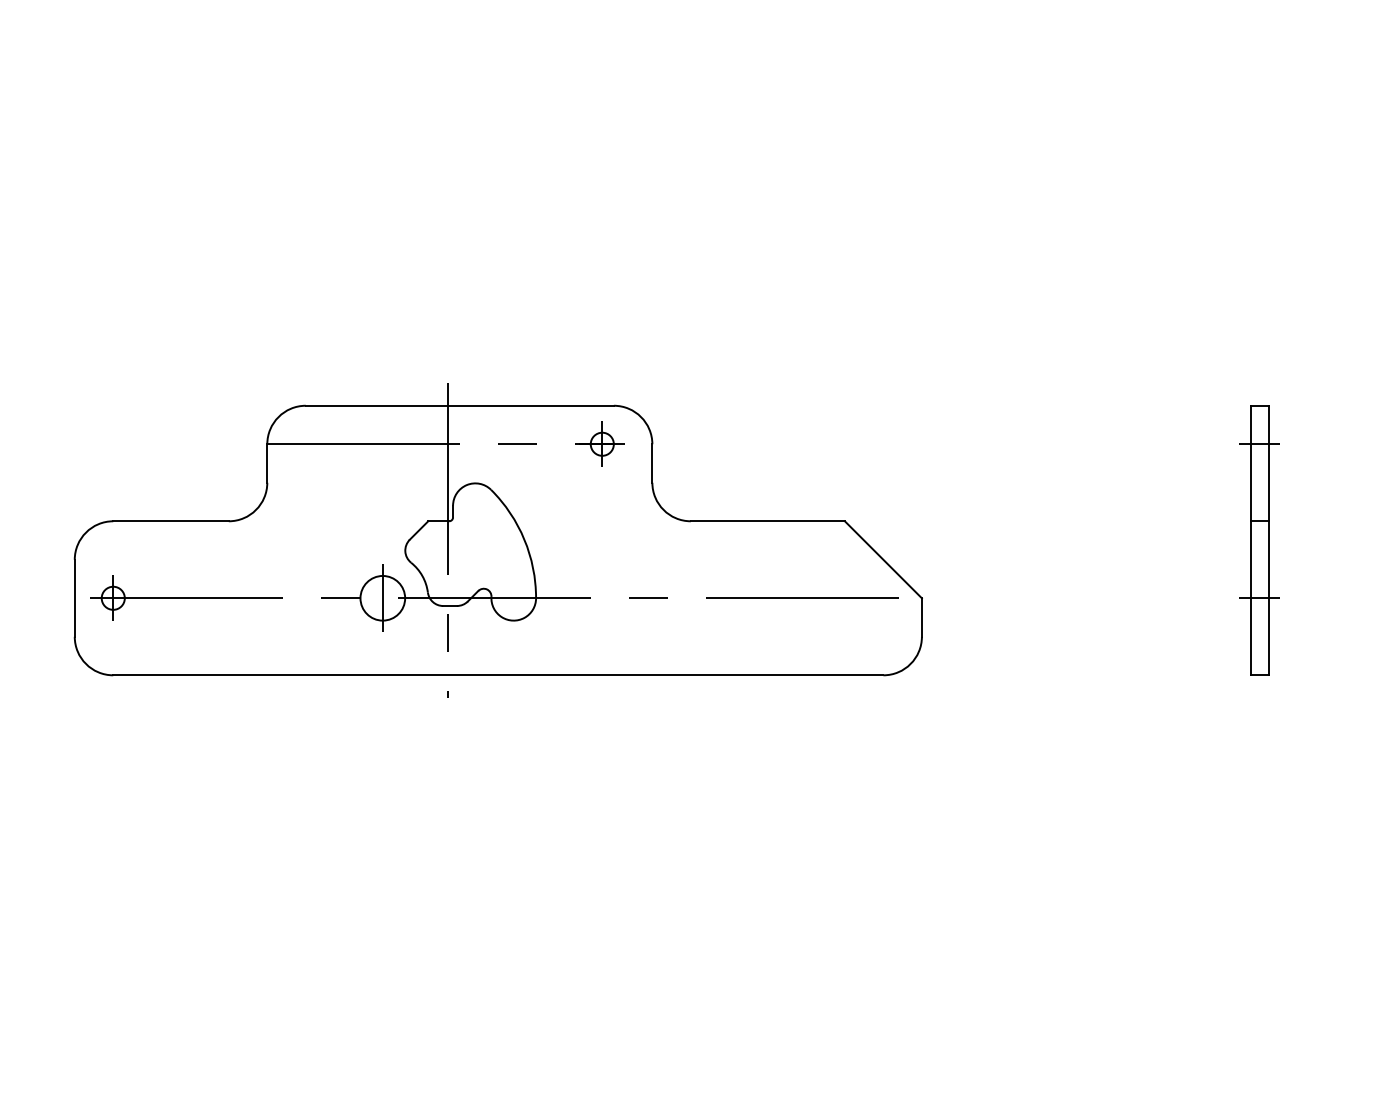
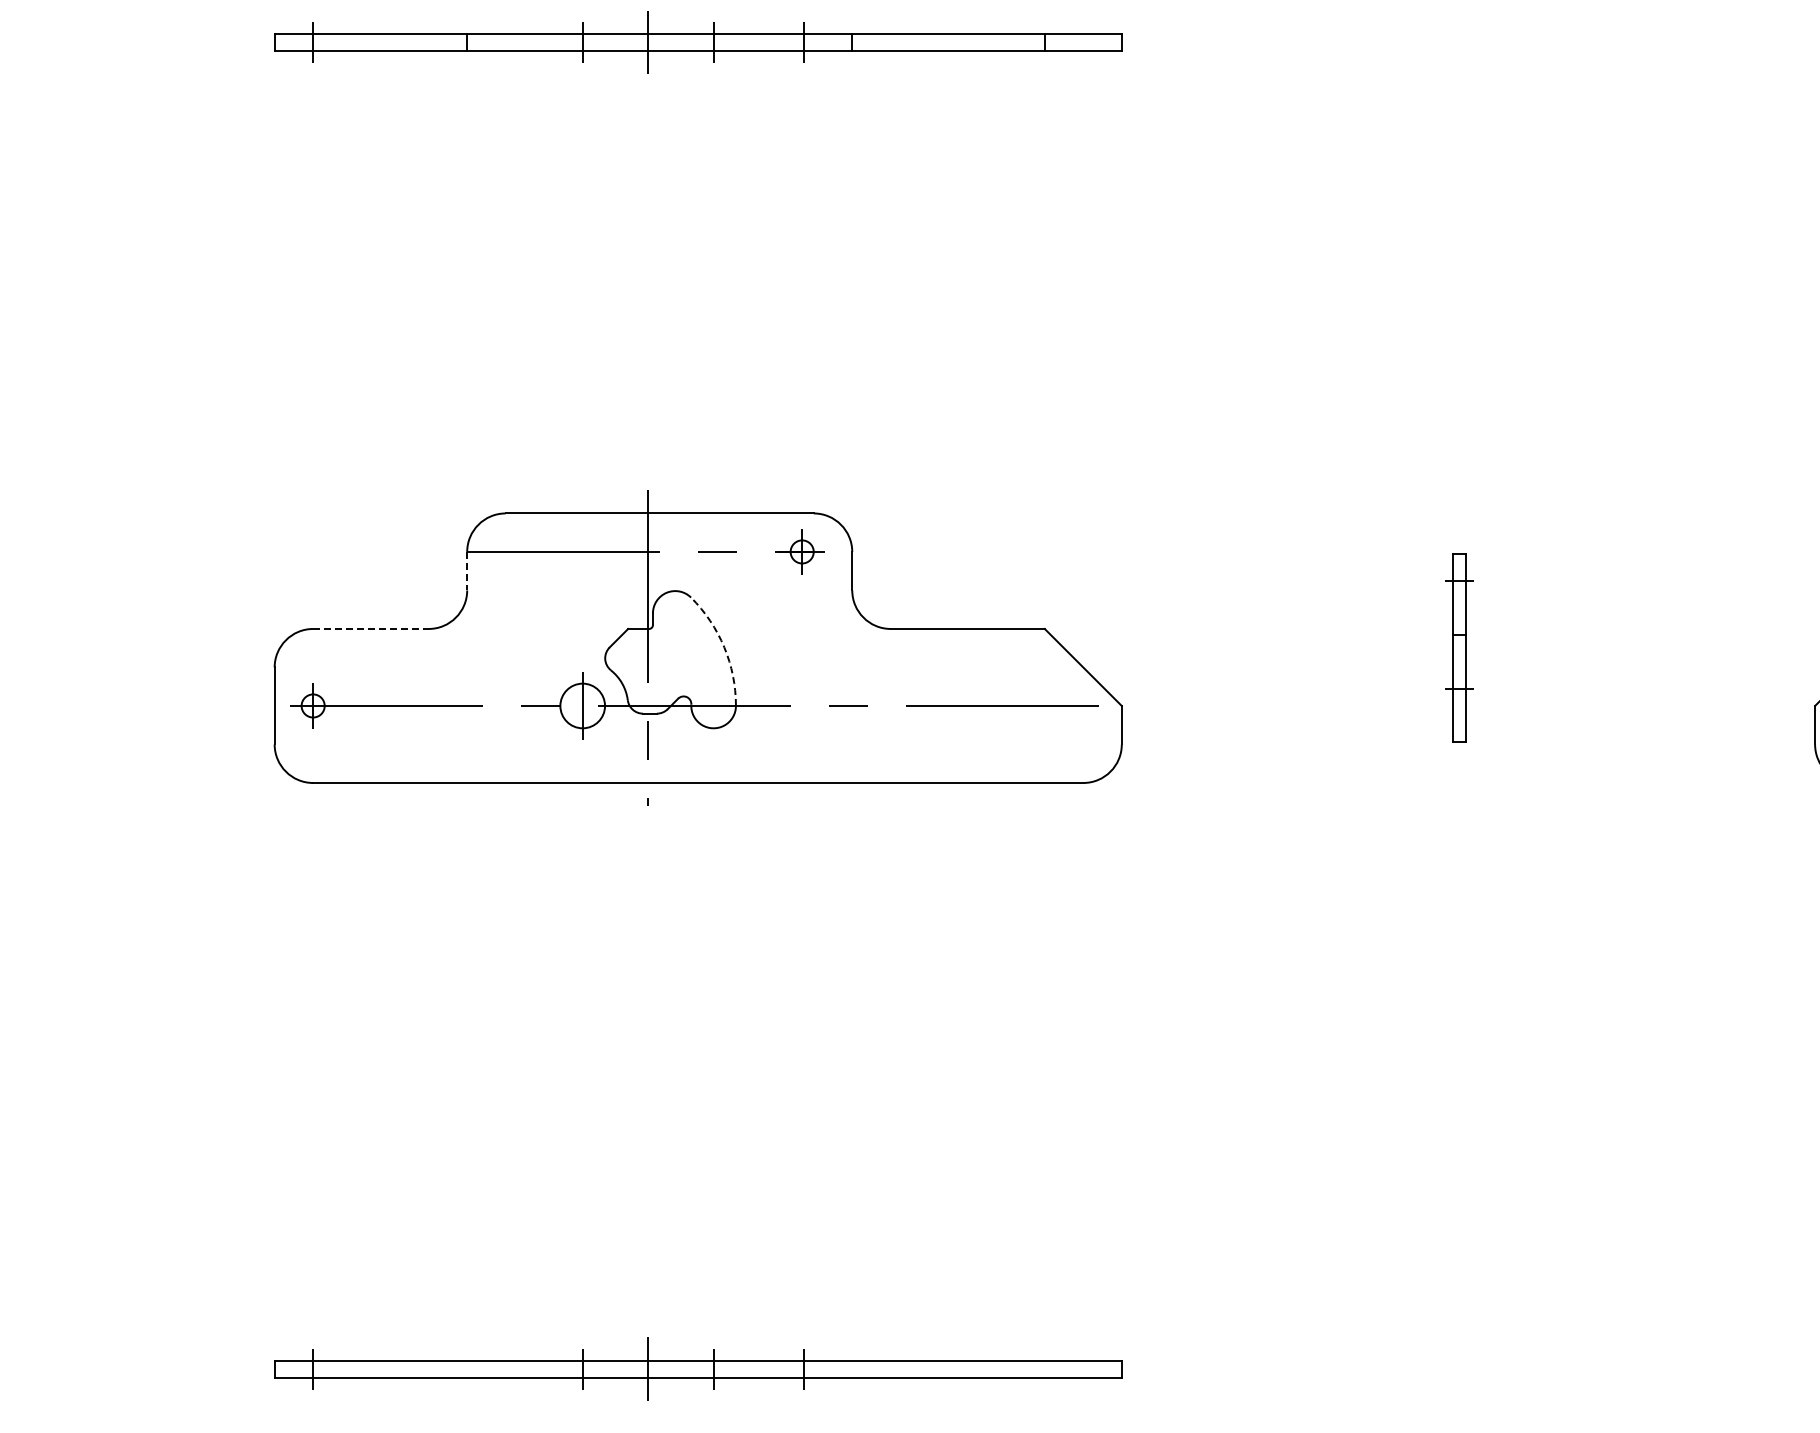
line: (267, 463) -> (467, 571), solid -> dashed
line: (170, 520) -> (370, 628), solid -> dashed
arc: (524, 539) -> (724, 647), solid -> dashed
part: (1259, 539) -> (1459, 647), size x0.7

